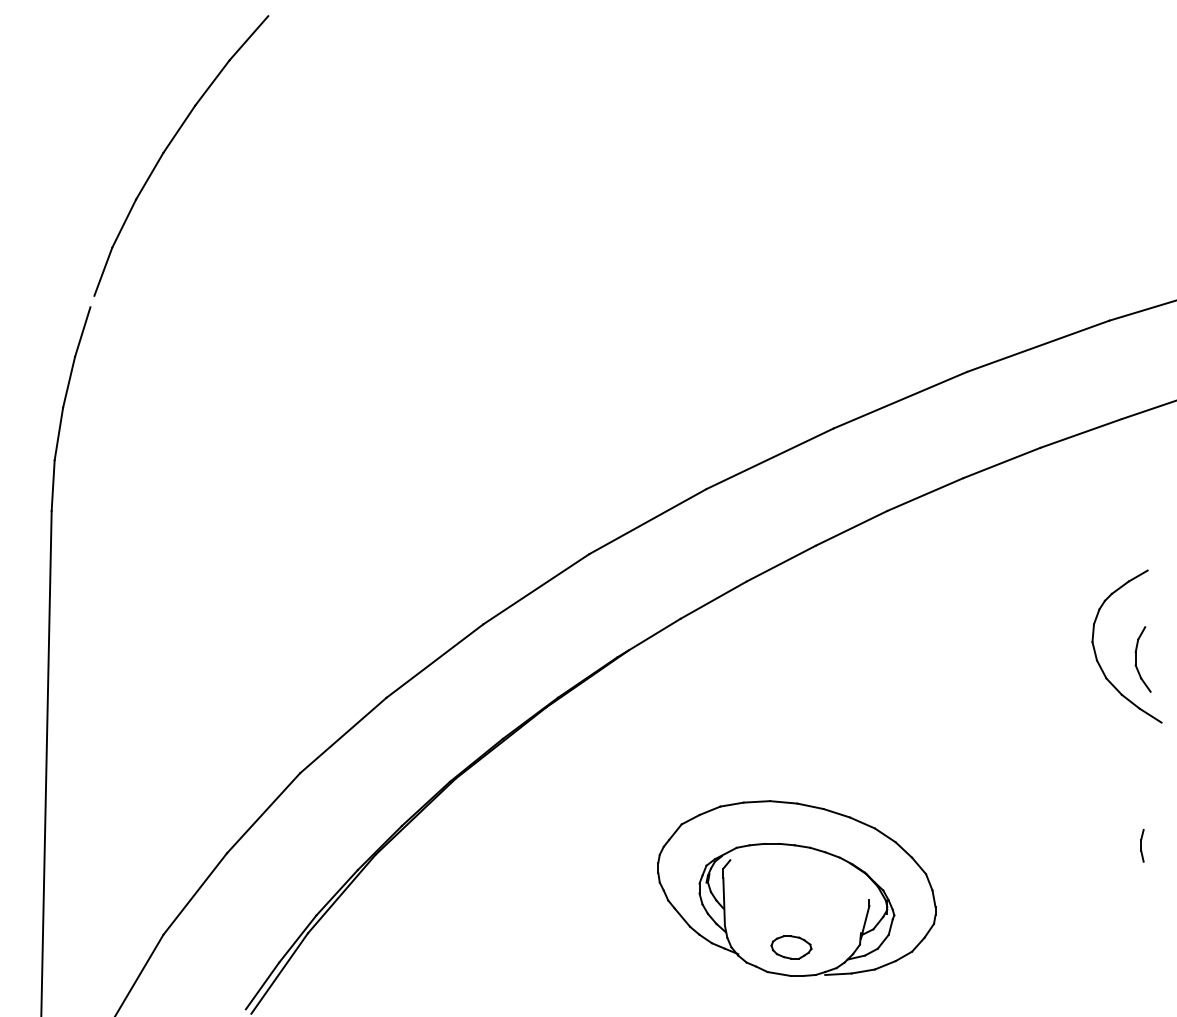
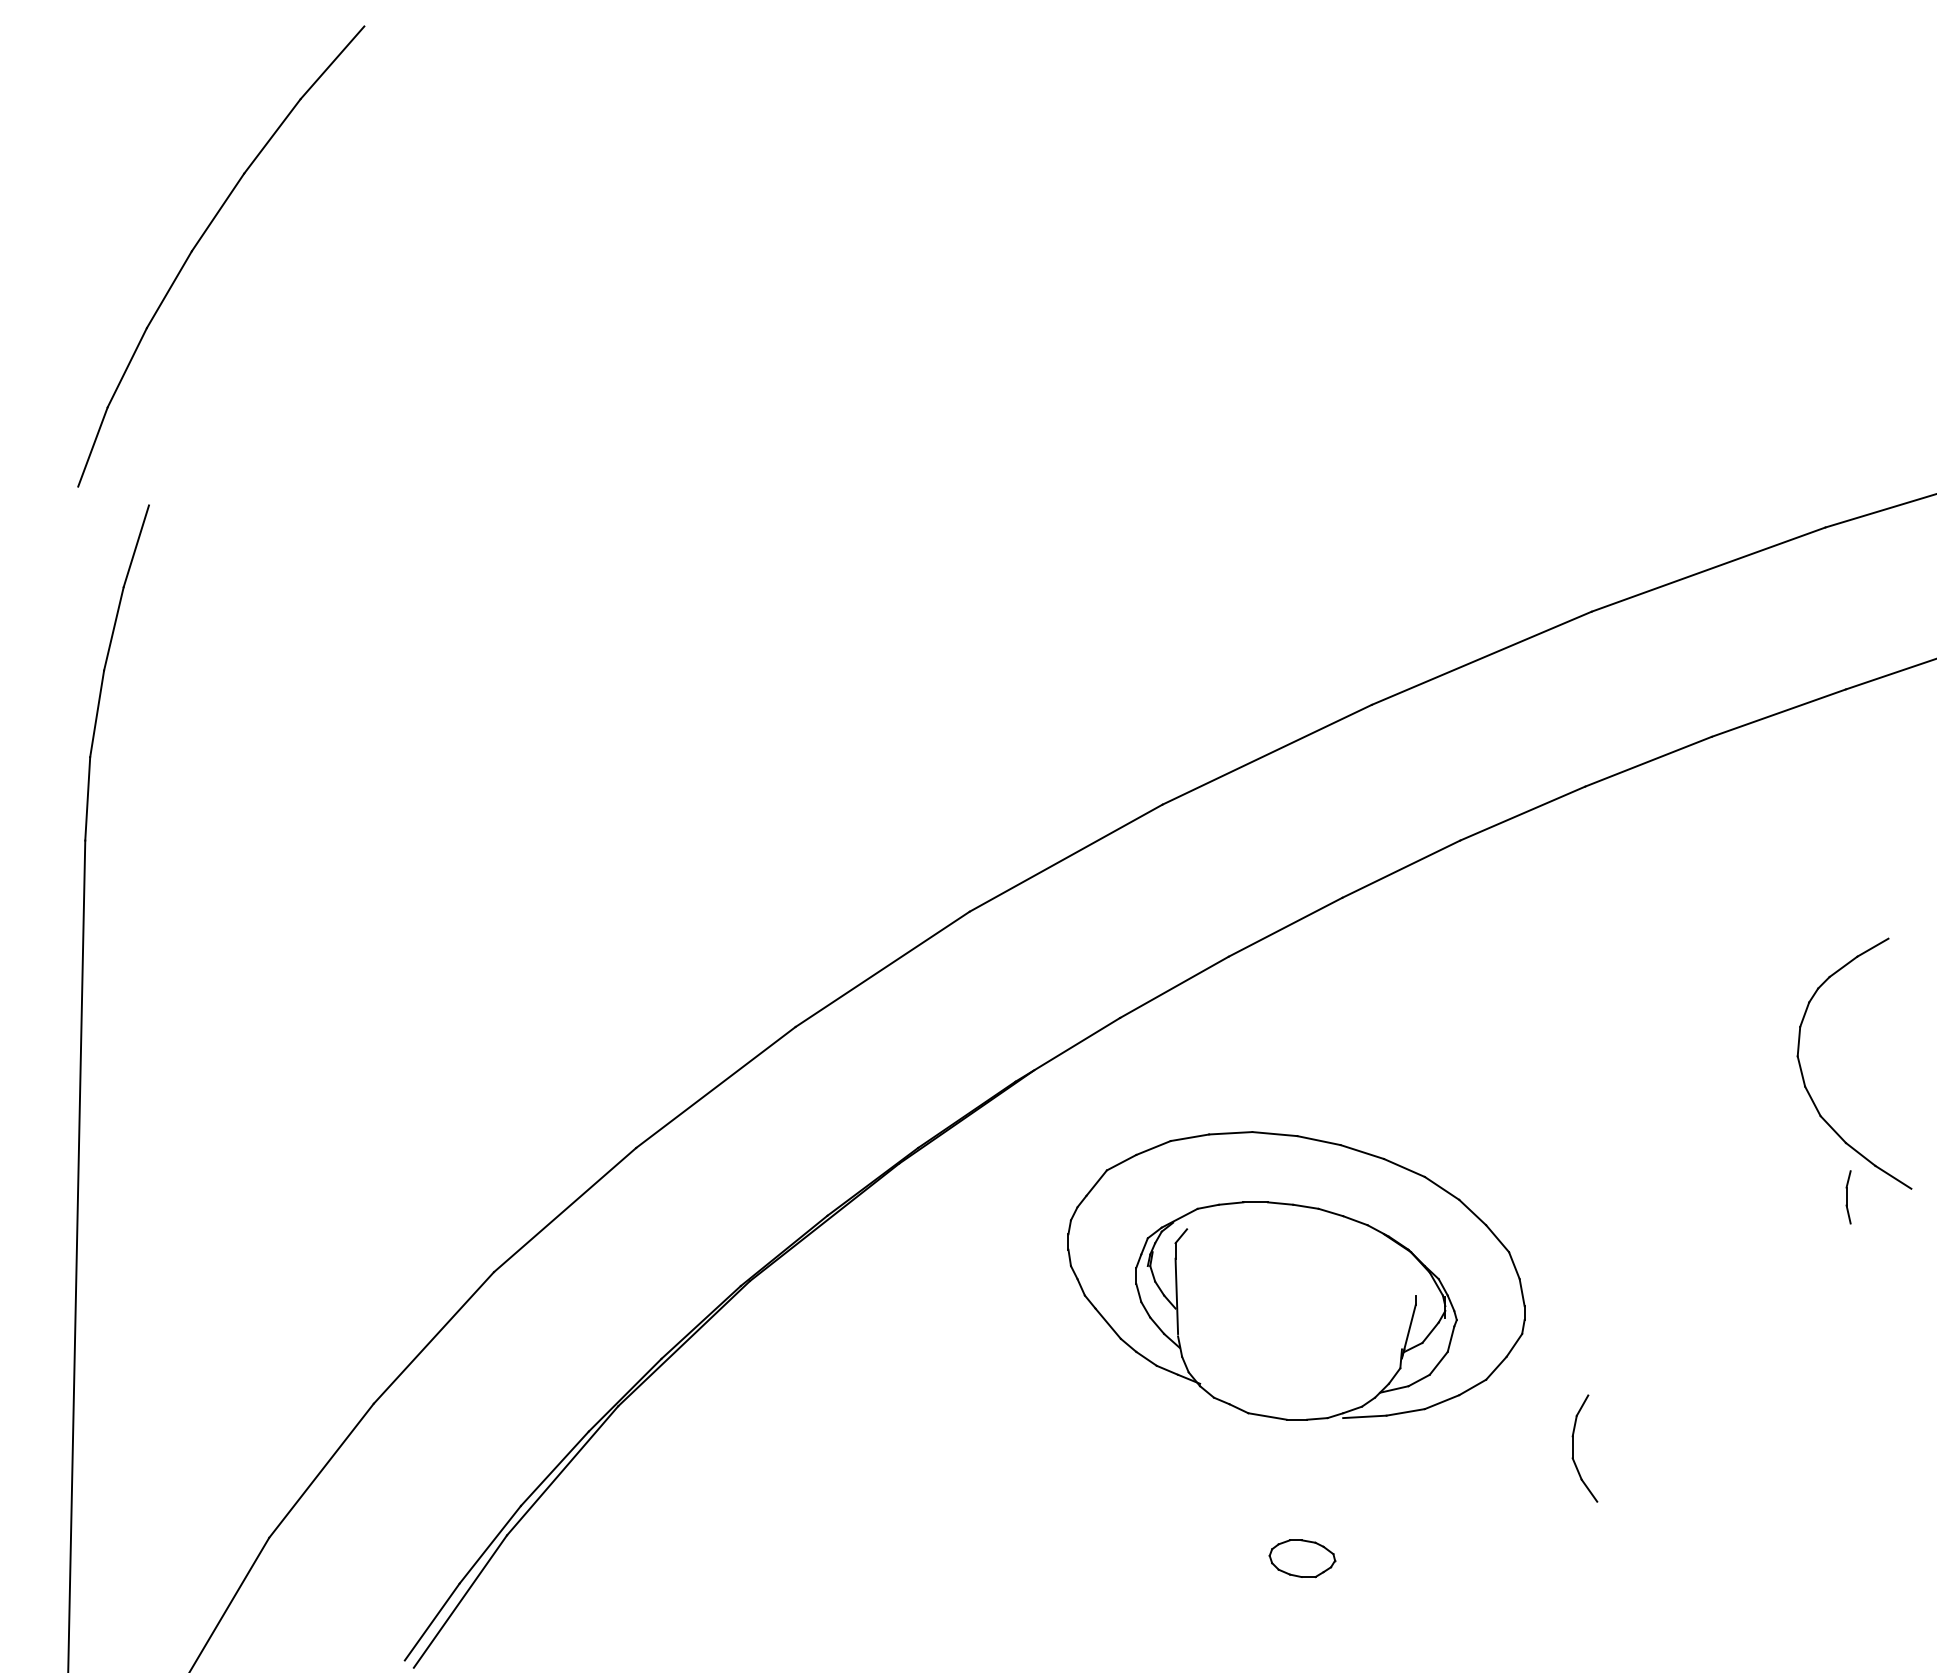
part: (168, 147) -> (200, 242), moved
part: (1142, 659) -> (1583, 1448), moved
part: (1142, 845) -> (1848, 1196), moved
part: (796, 888) -> (1295, 1275), moved

